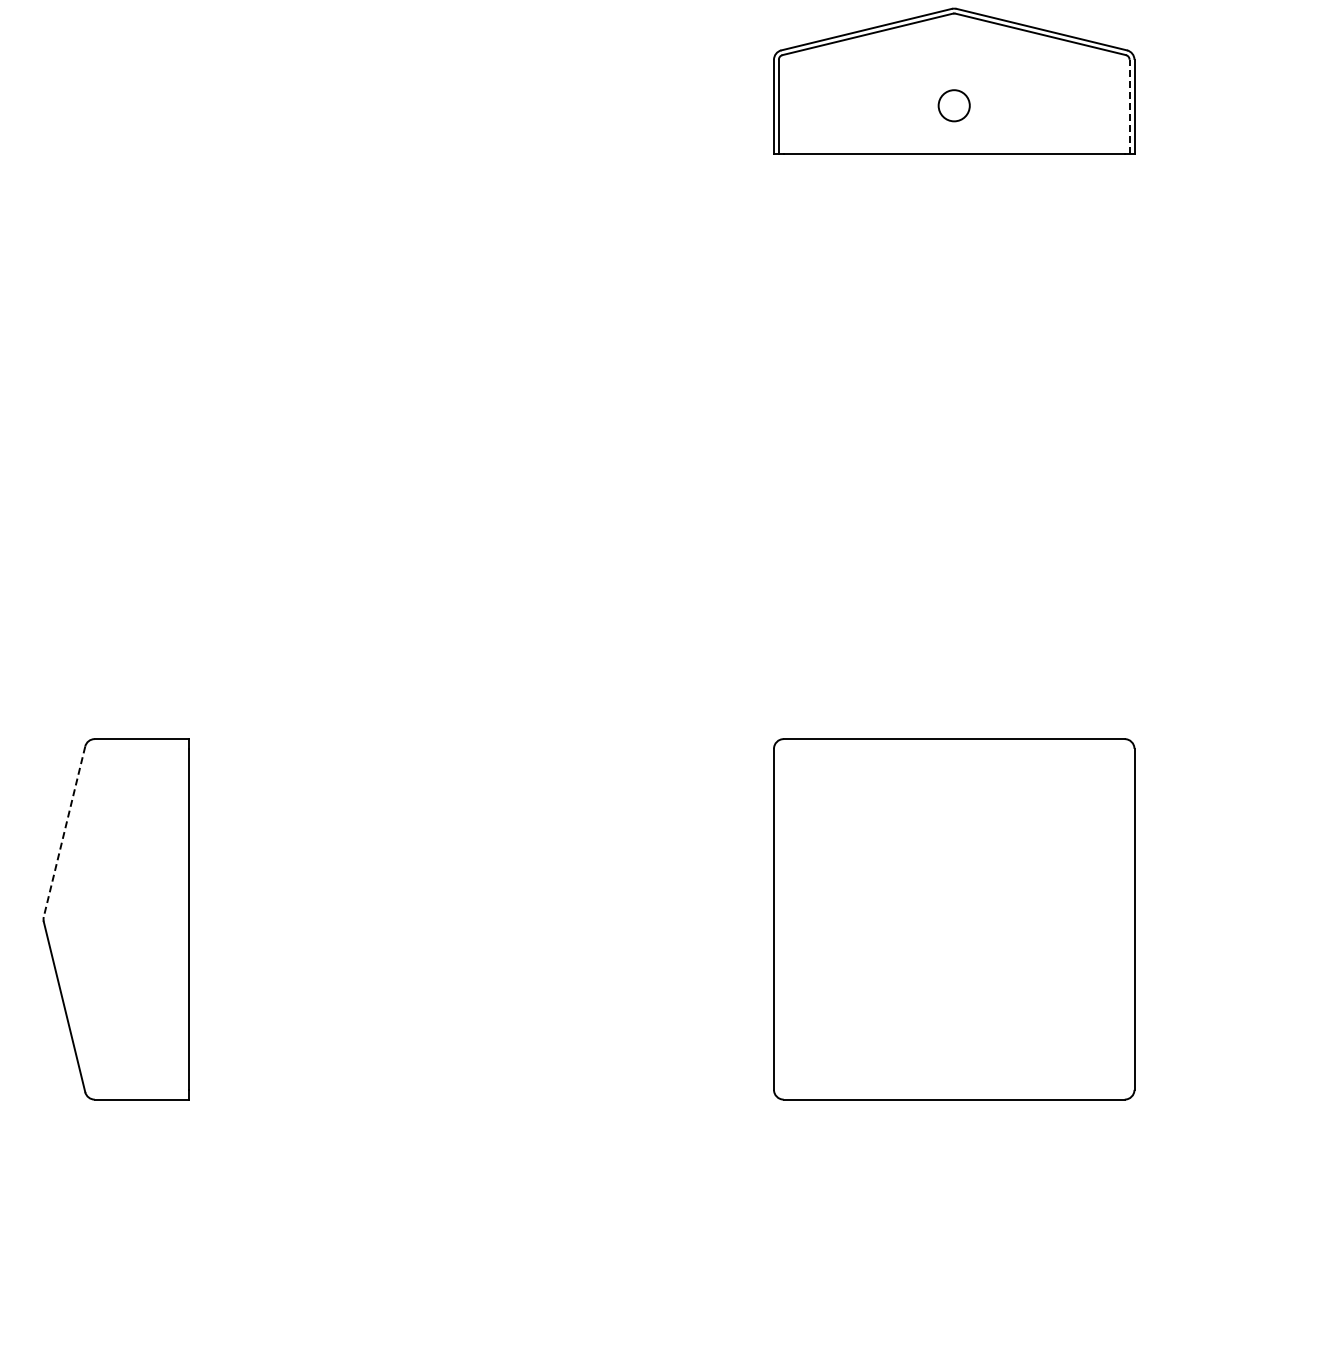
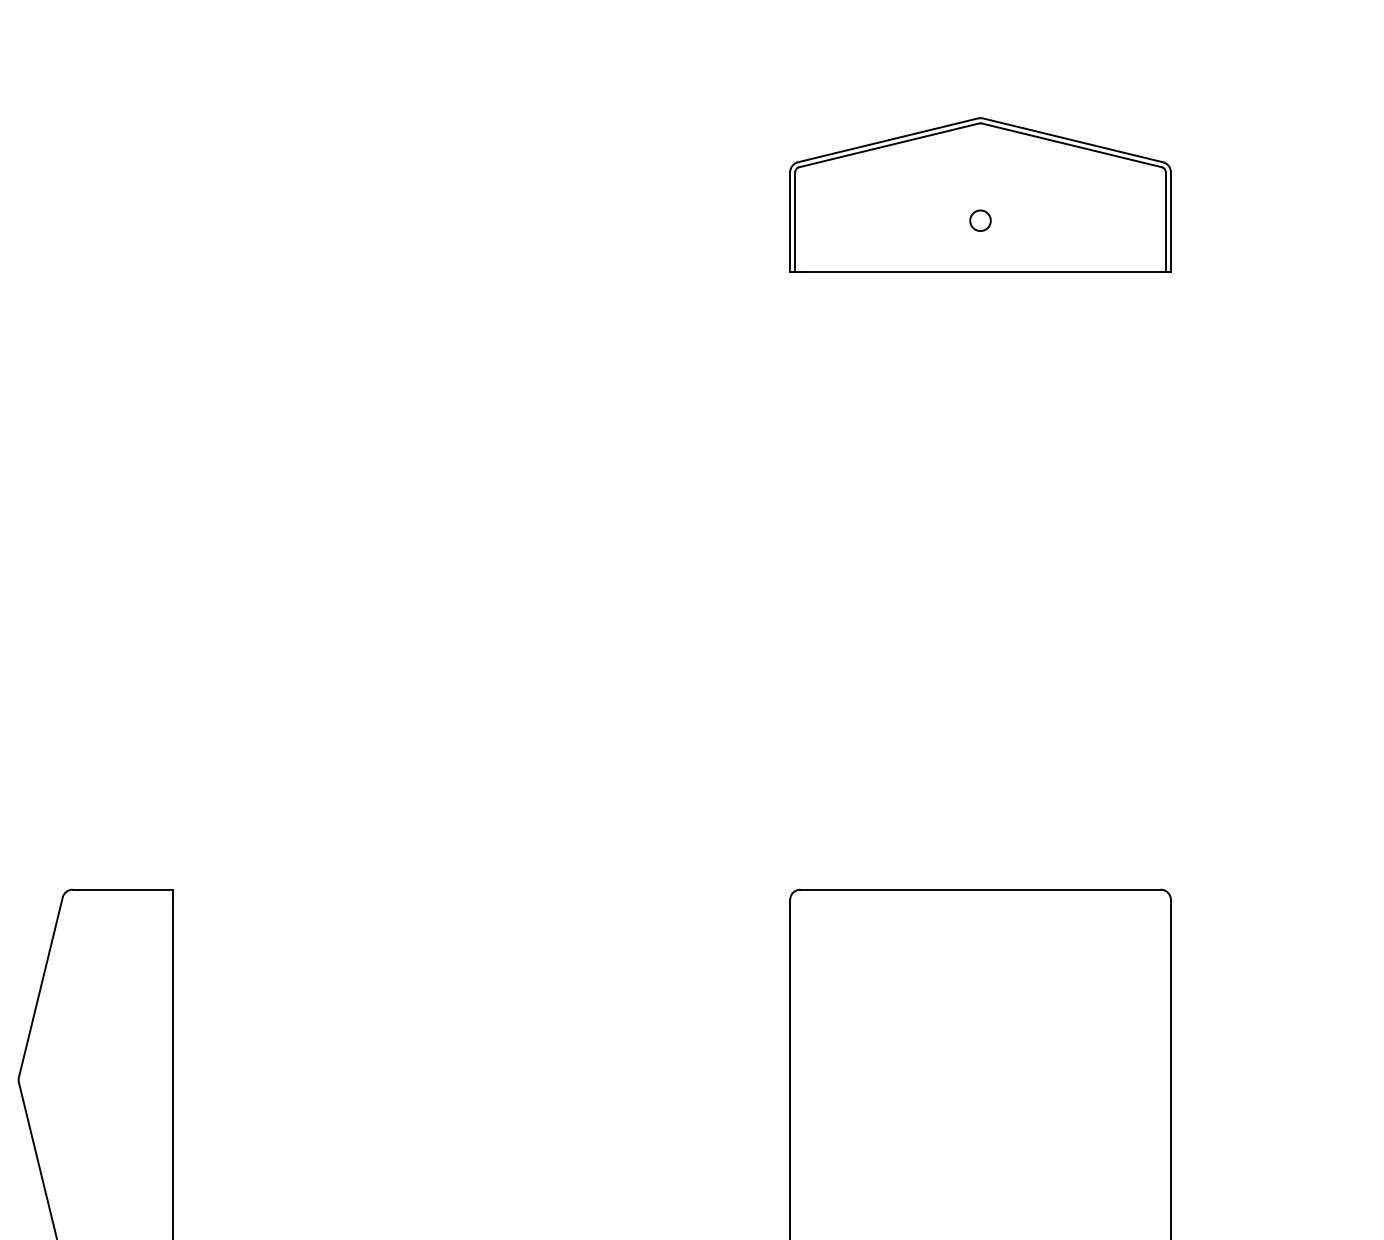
circle: (953, 105) -> (979, 220), size x0.62
line: (1129, 106) -> (1165, 221), dashed -> solid
line: (64, 831) -> (40, 987), dashed -> solid

